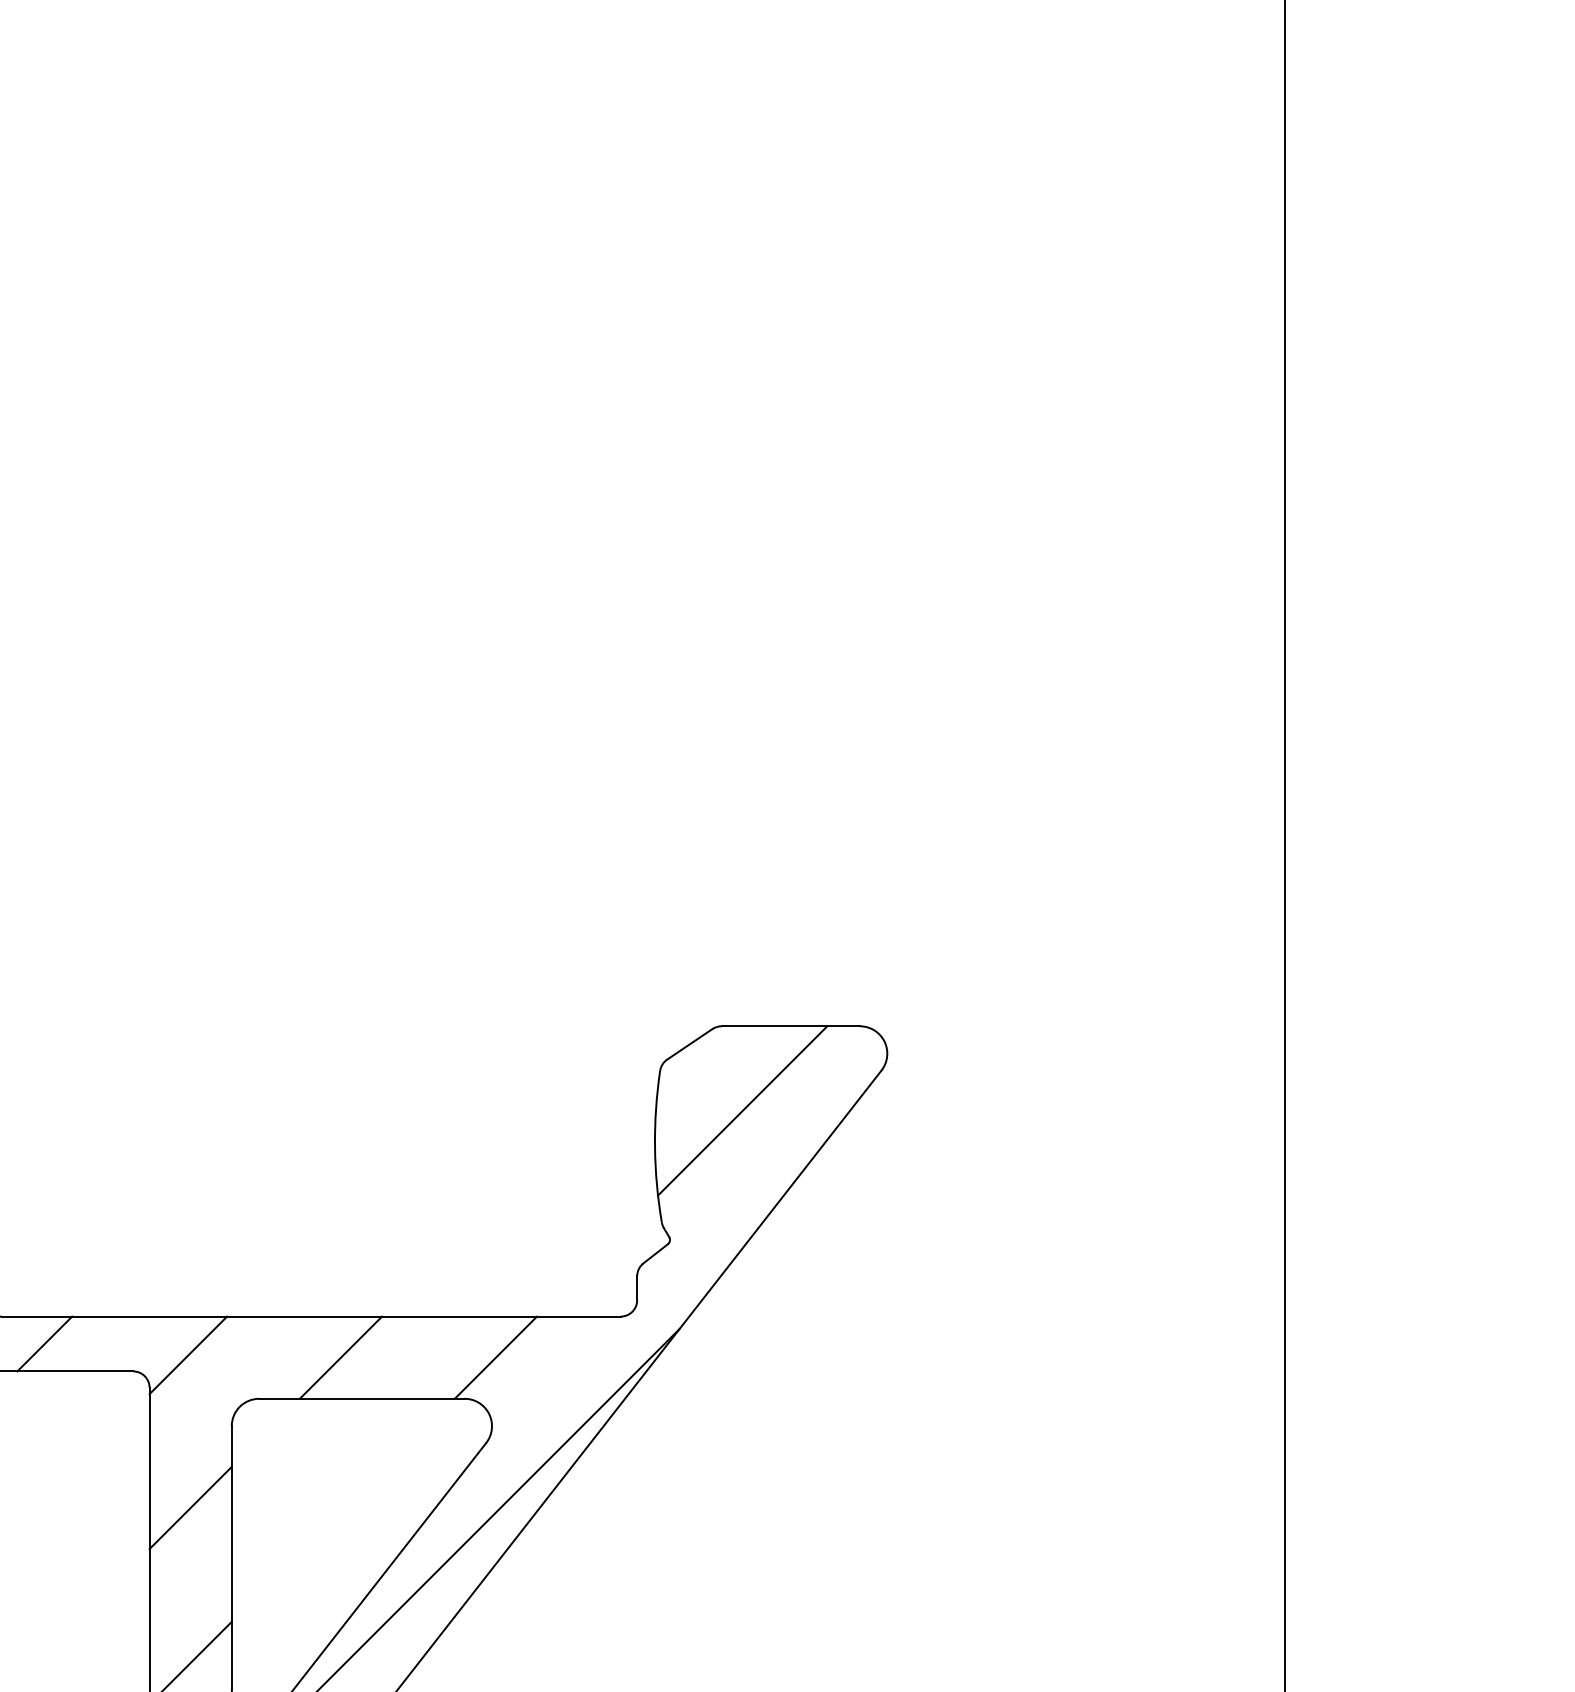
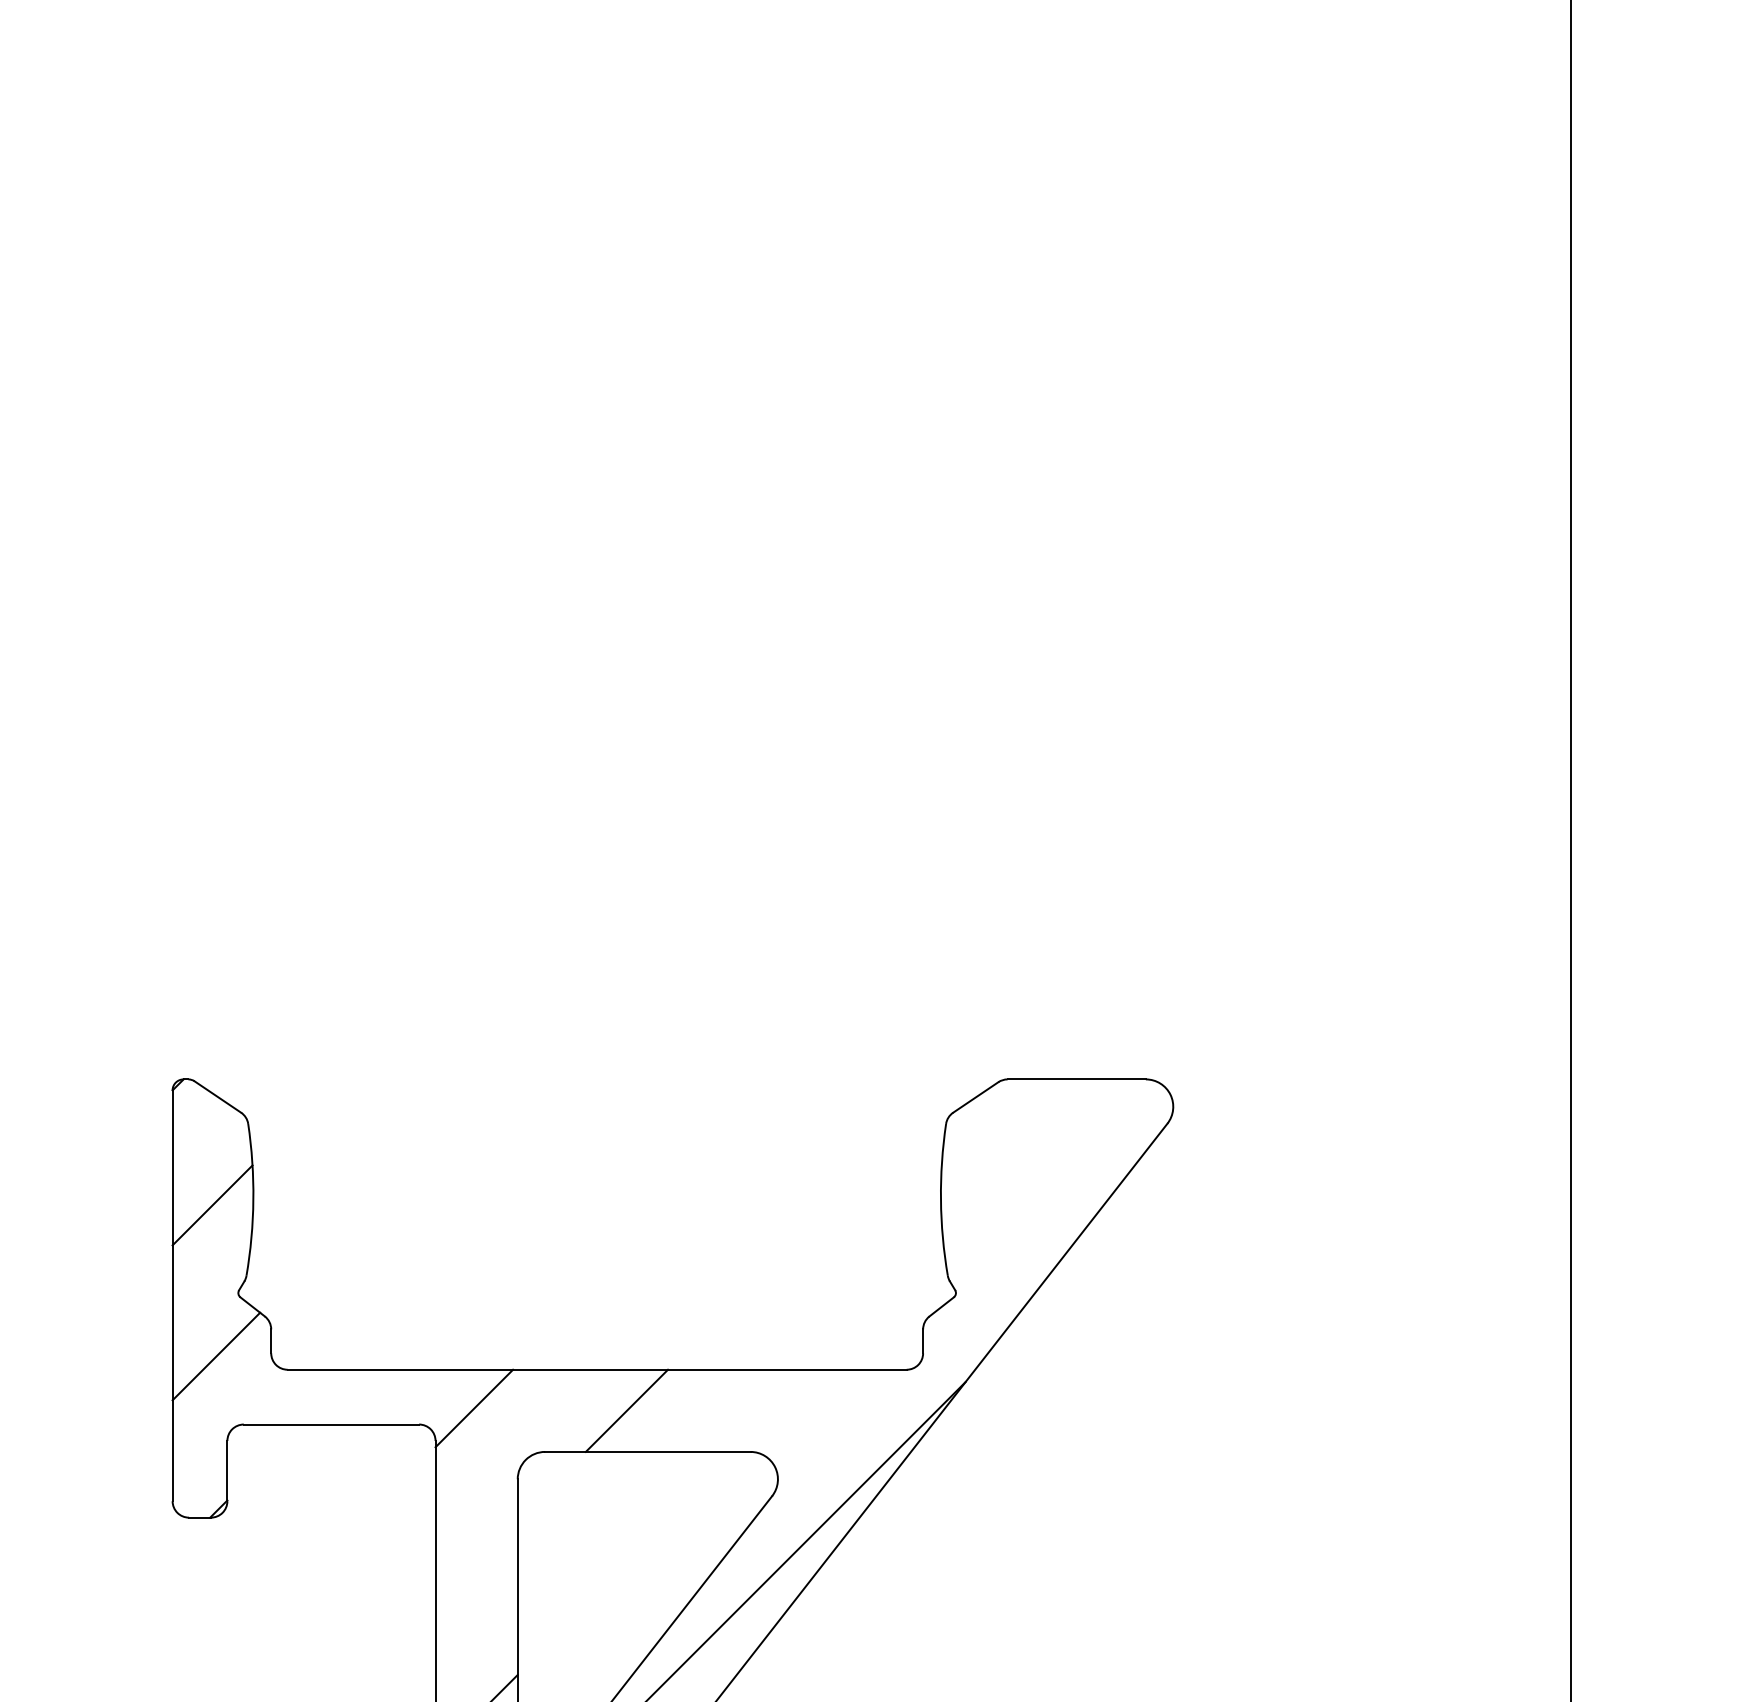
line: (742, 1110) -> (1028, 1163), removed
line: (44, 1343) -> (330, 1396), removed
line: (495, 1357) -> (781, 1410), removed
line: (190, 1508) -> (476, 1561), removed

